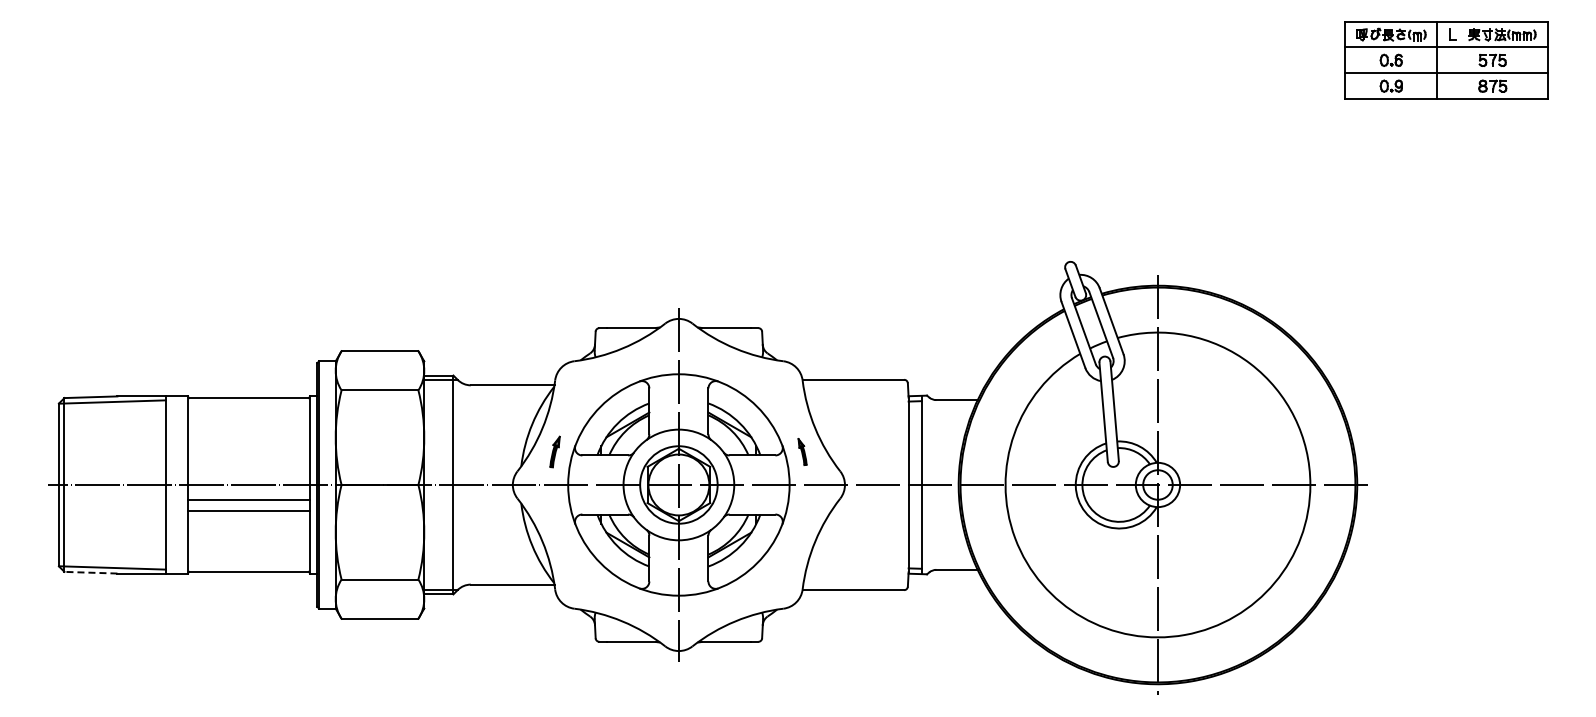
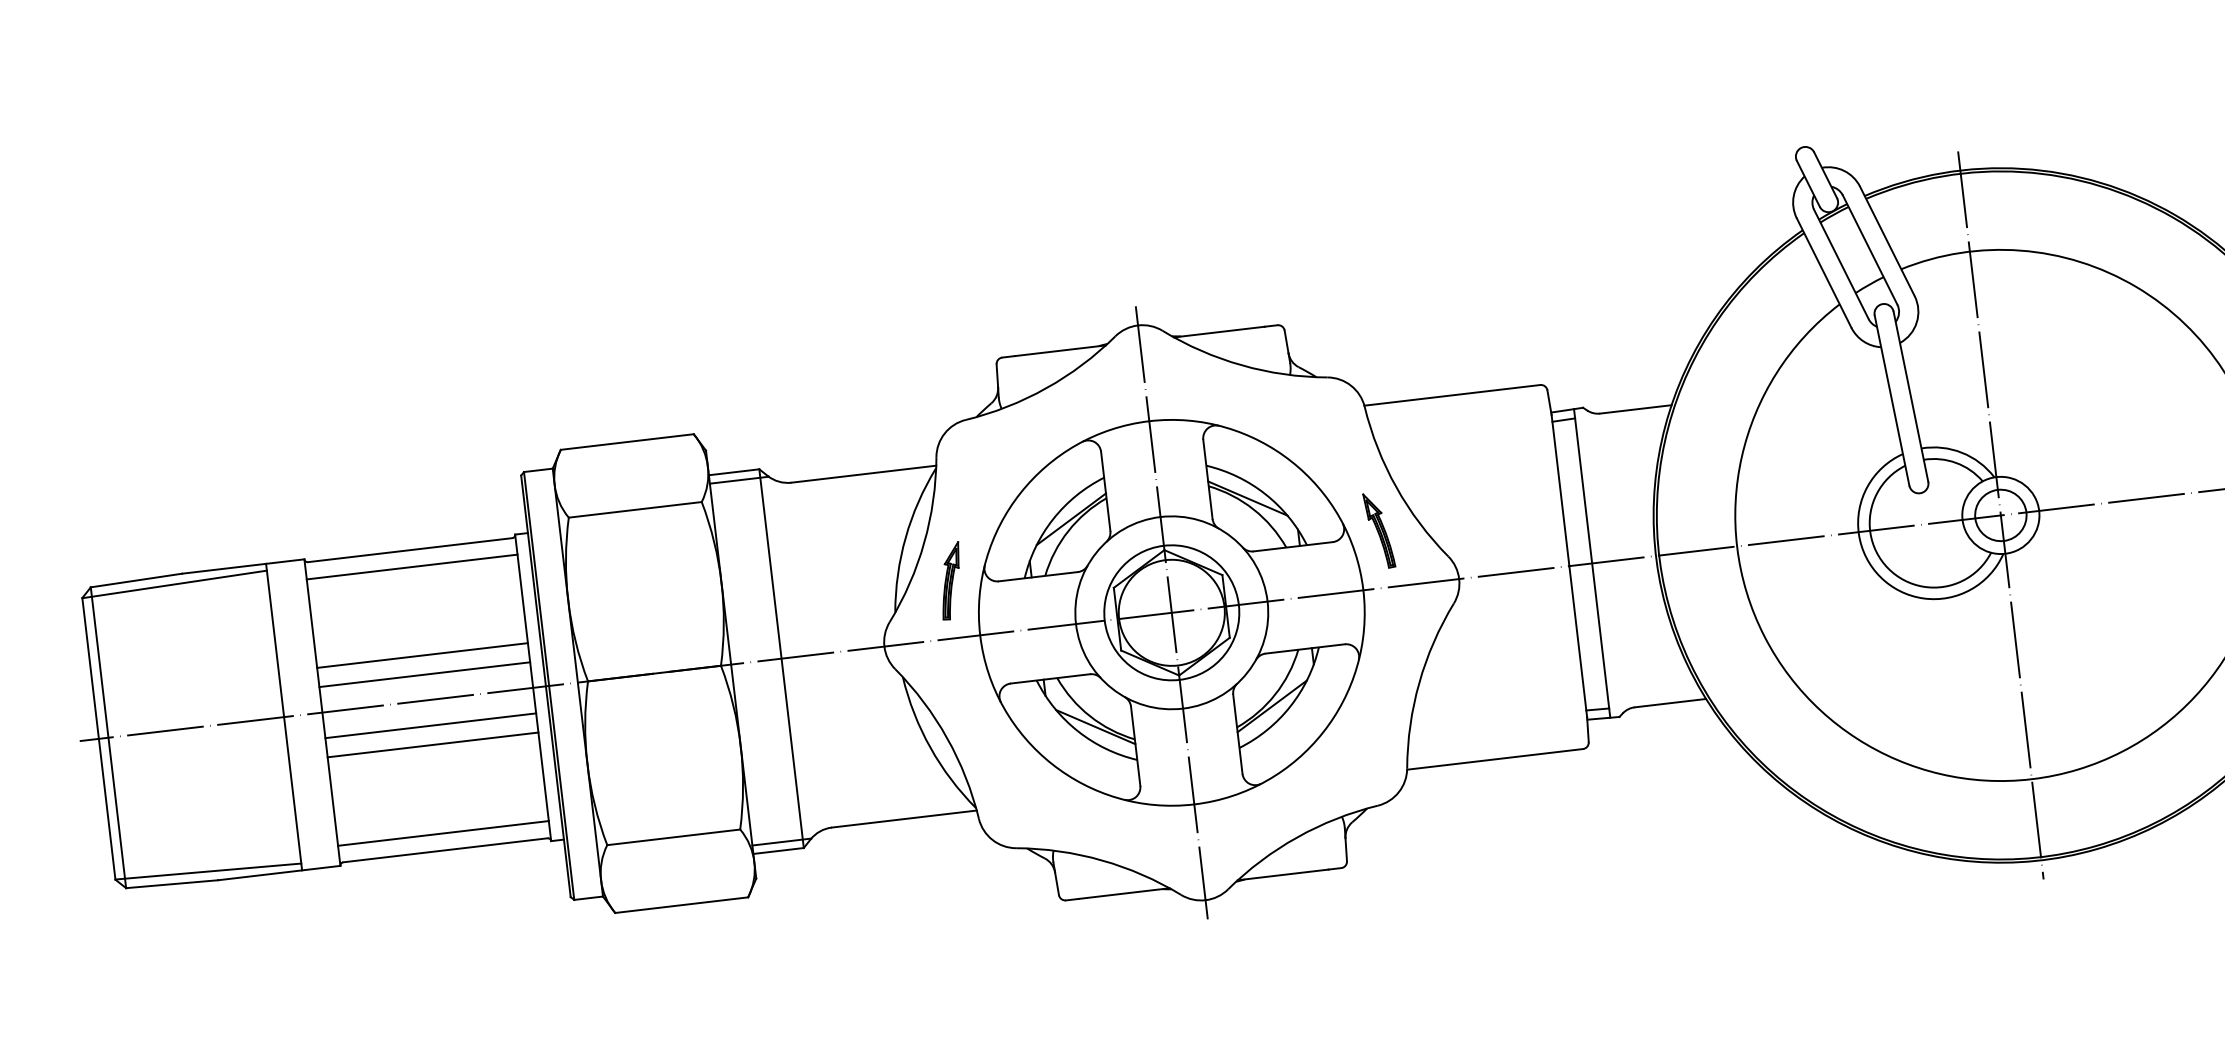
line: (248, 408) -> (411, 567), added
part: (554, 451) -> (949, 580), size x1.43
part: (802, 451) -> (1378, 529), size x1.67
line: (248, 459) -> (421, 656), added
line: (248, 470) -> (423, 675), added
line: (248, 561) -> (442, 832), added
line: (90, 572) -> (171, 883), dashed -> solid

